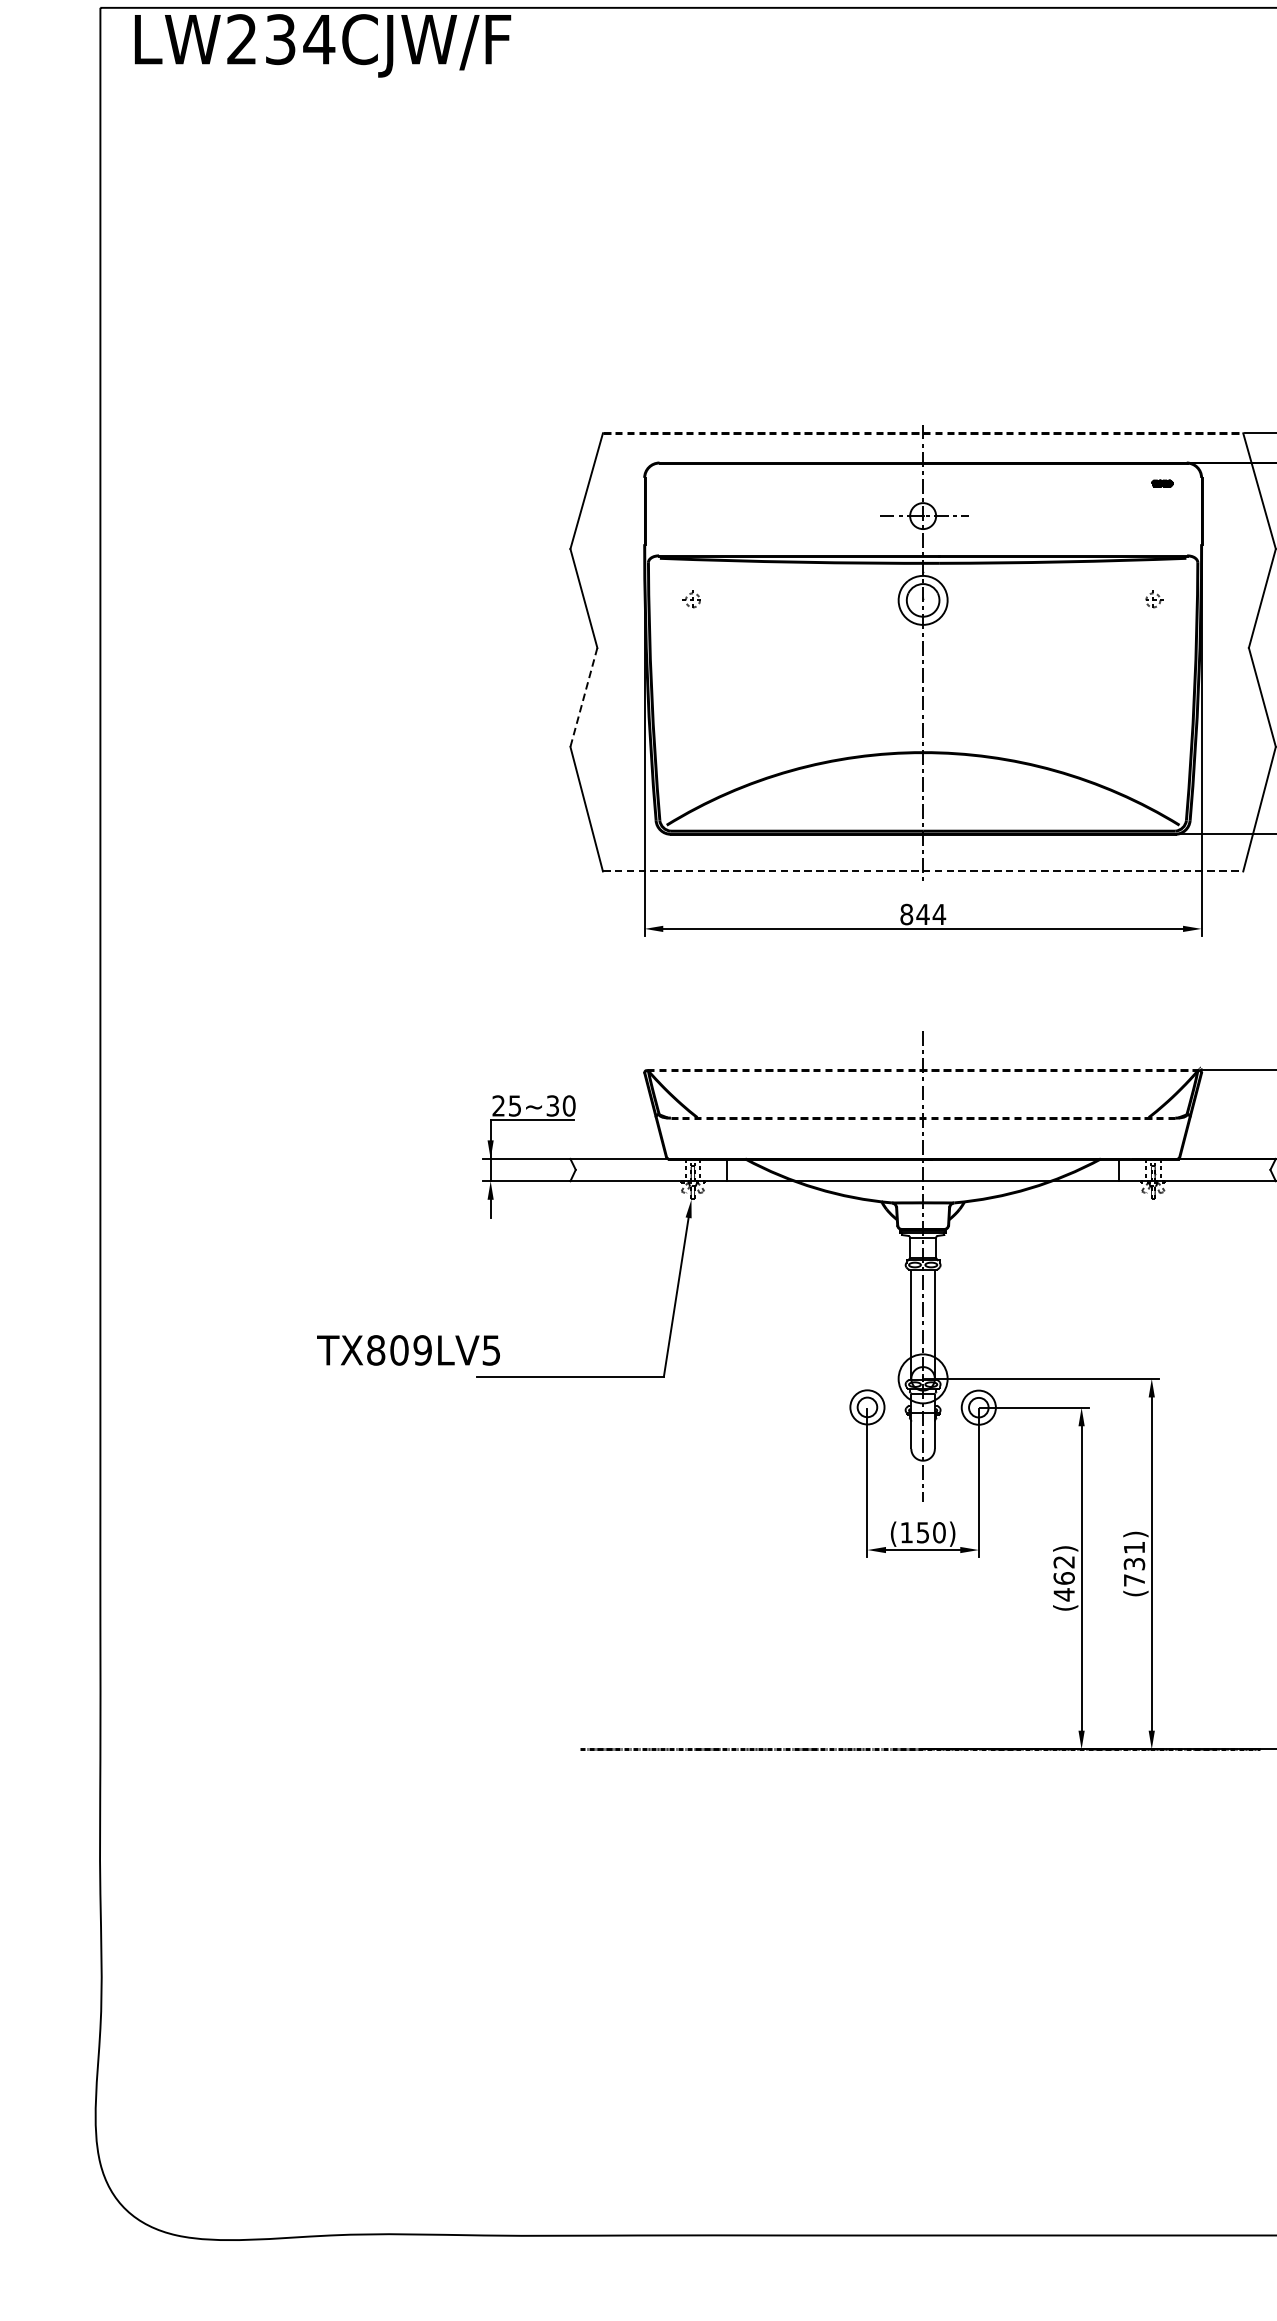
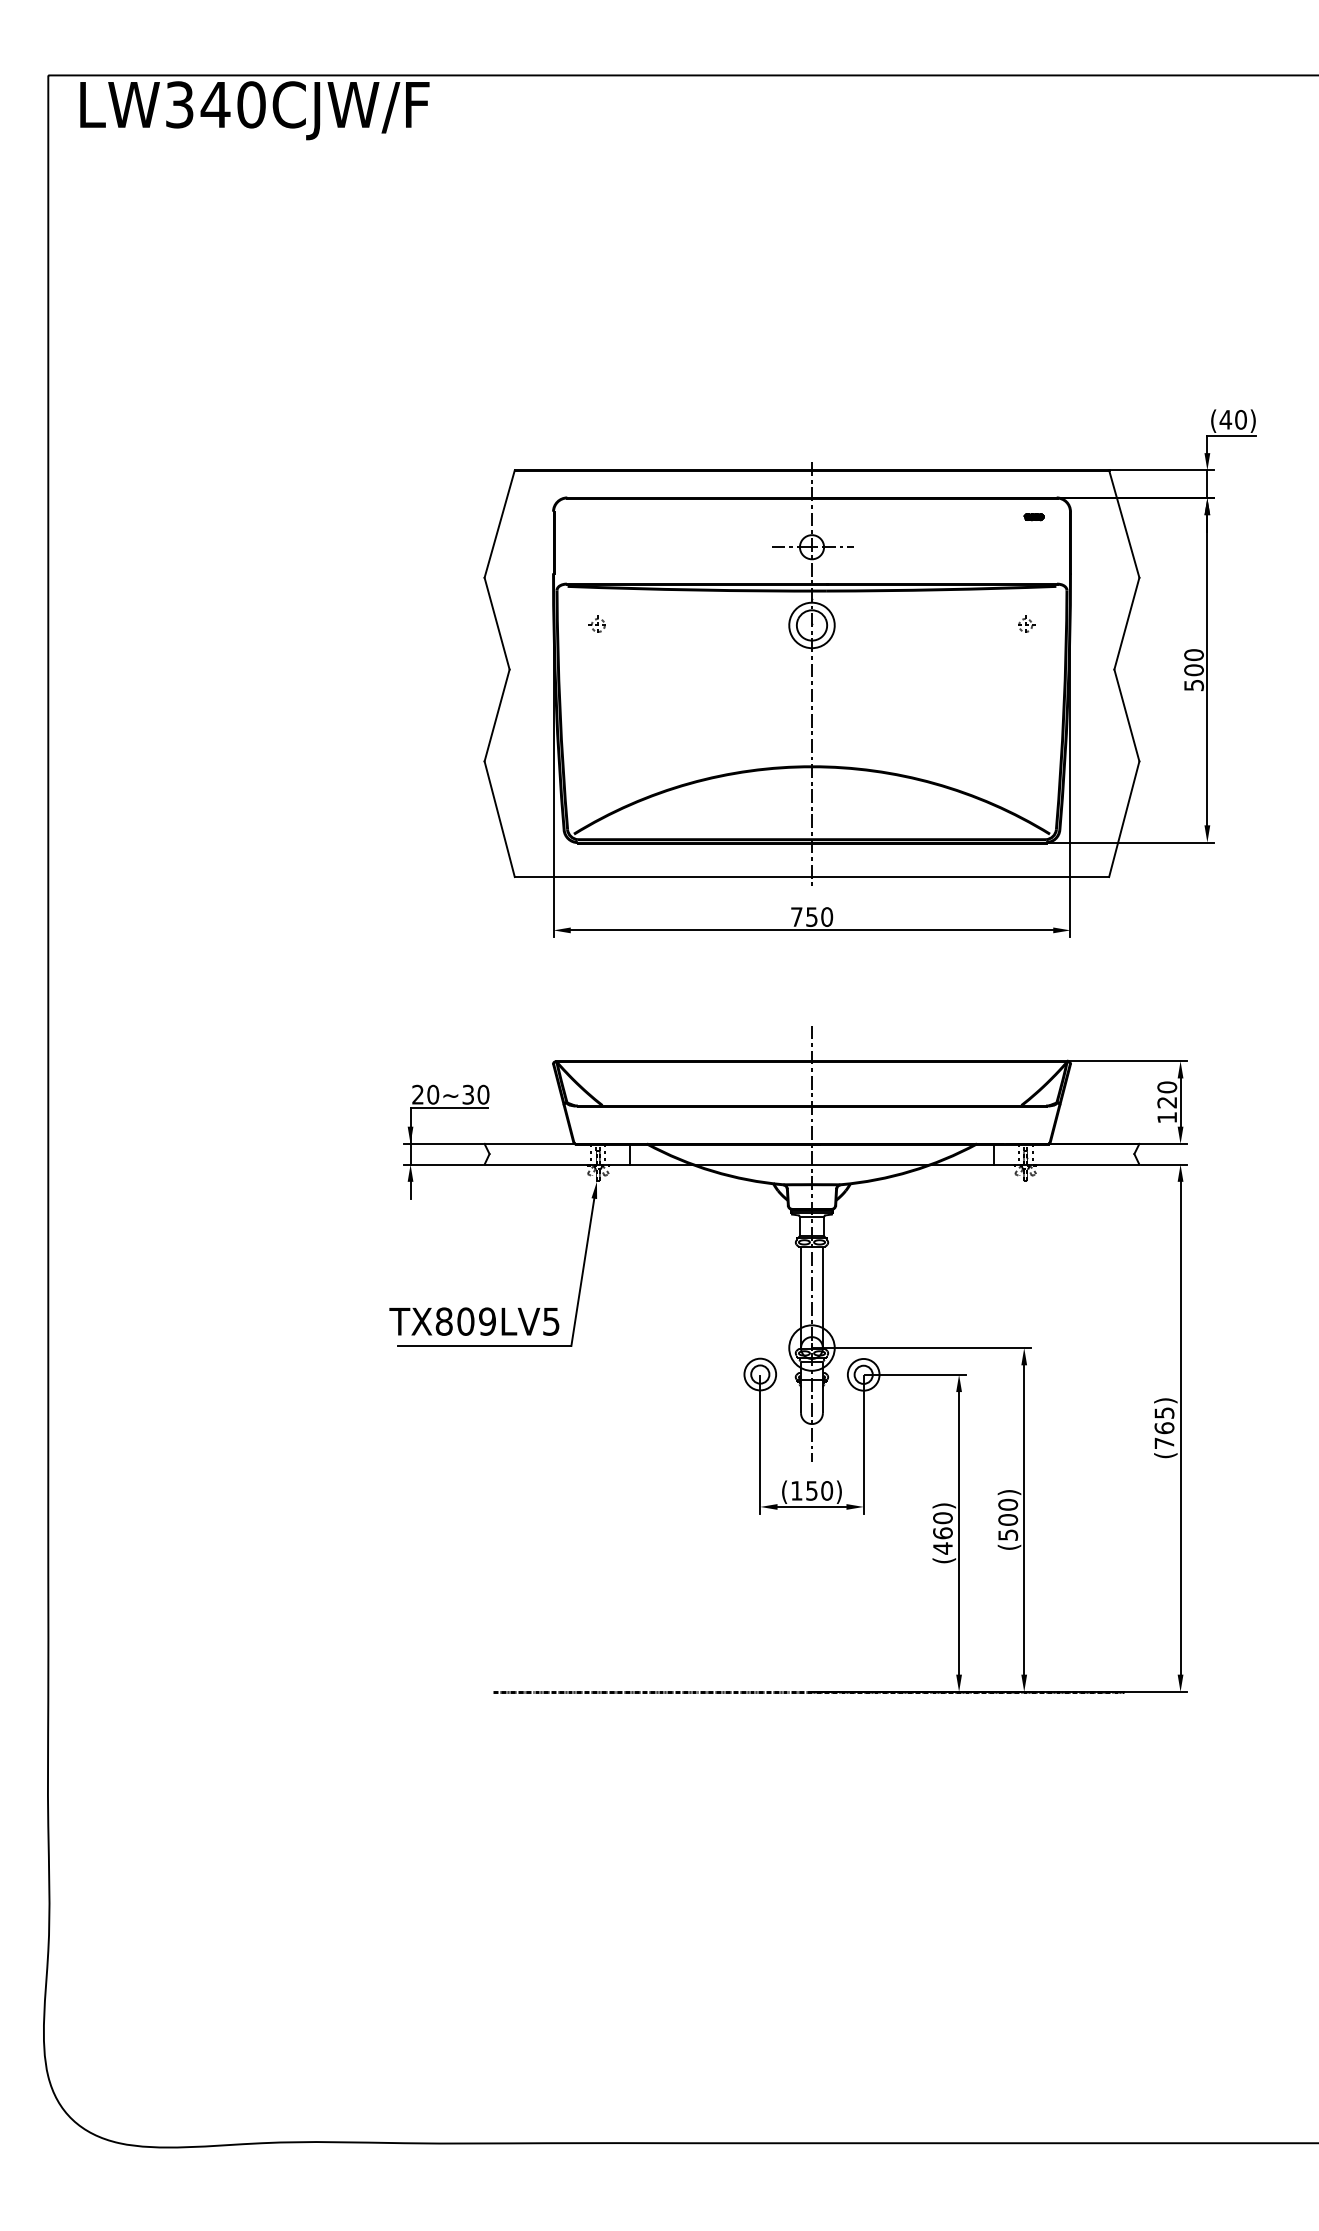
text: (281, 39) -> (216, 104), LW234CJW/F -> LW340CJW/F
line: (923, 433) -> (812, 470), dashed -> solid
line: (584, 697) -> (497, 715), dashed -> solid
line: (923, 871) -> (812, 877), dashed -> solid
text: (923, 913) -> (812, 916), 844 -> 750
line: (923, 1070) -> (812, 1061), dashed -> solid
text: (515, 1105) -> (433, 1094), 25~30 -> 20~30
line: (923, 1118) -> (812, 1106), dashed -> solid
text: (408, 1350) -> (474, 1321), moved
text: (1063, 1562) -> (942, 1518), (462) -> (460)
text: (1134, 1563) -> (1008, 1519), (731) -> (500)

